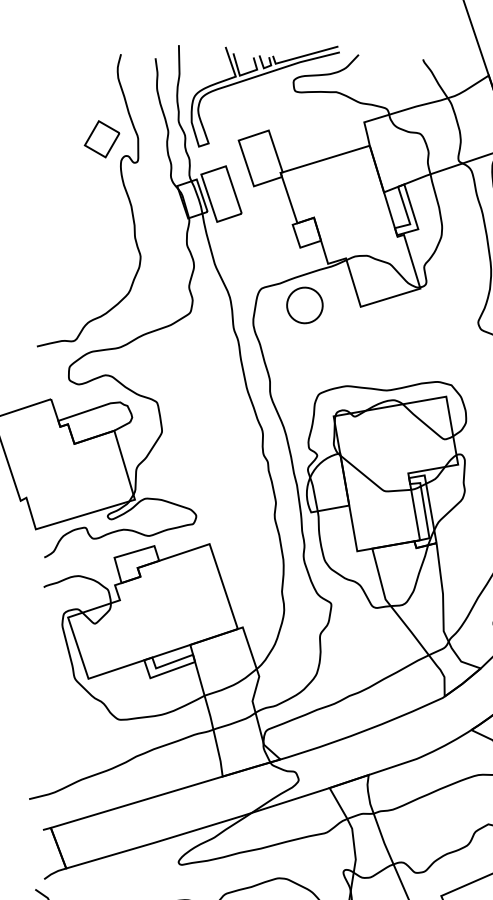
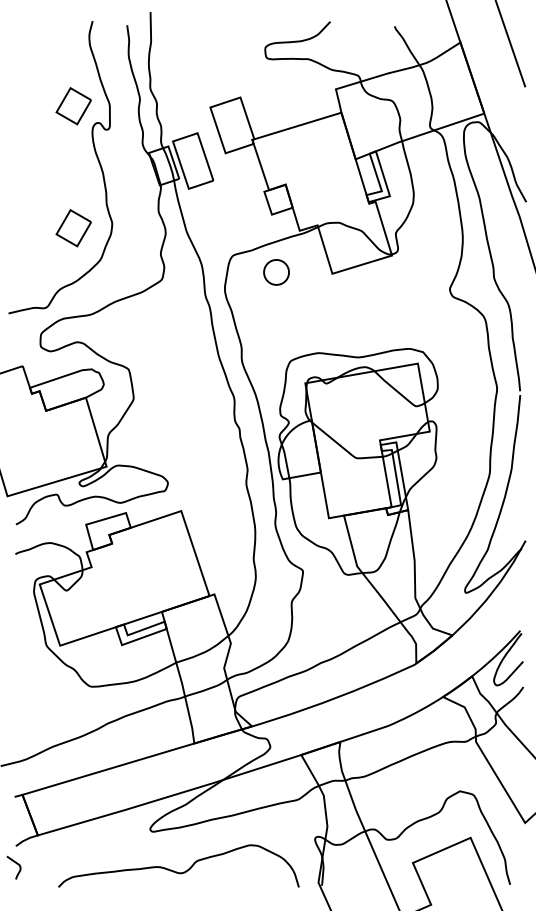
part: (259, 76) -> (231, 43), removed
part: (101, 261) -> (73, 228), added
part: (304, 305) -> (276, 272), size x0.7

